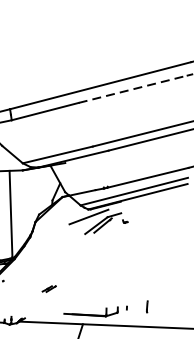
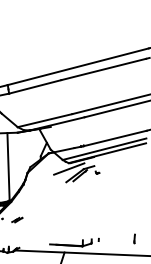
line: (132, 89) -> (103, 69), dashed -> solid
part: (49, 288) -> (17, 219), moved
part: (147, 306) -> (134, 238), moved

